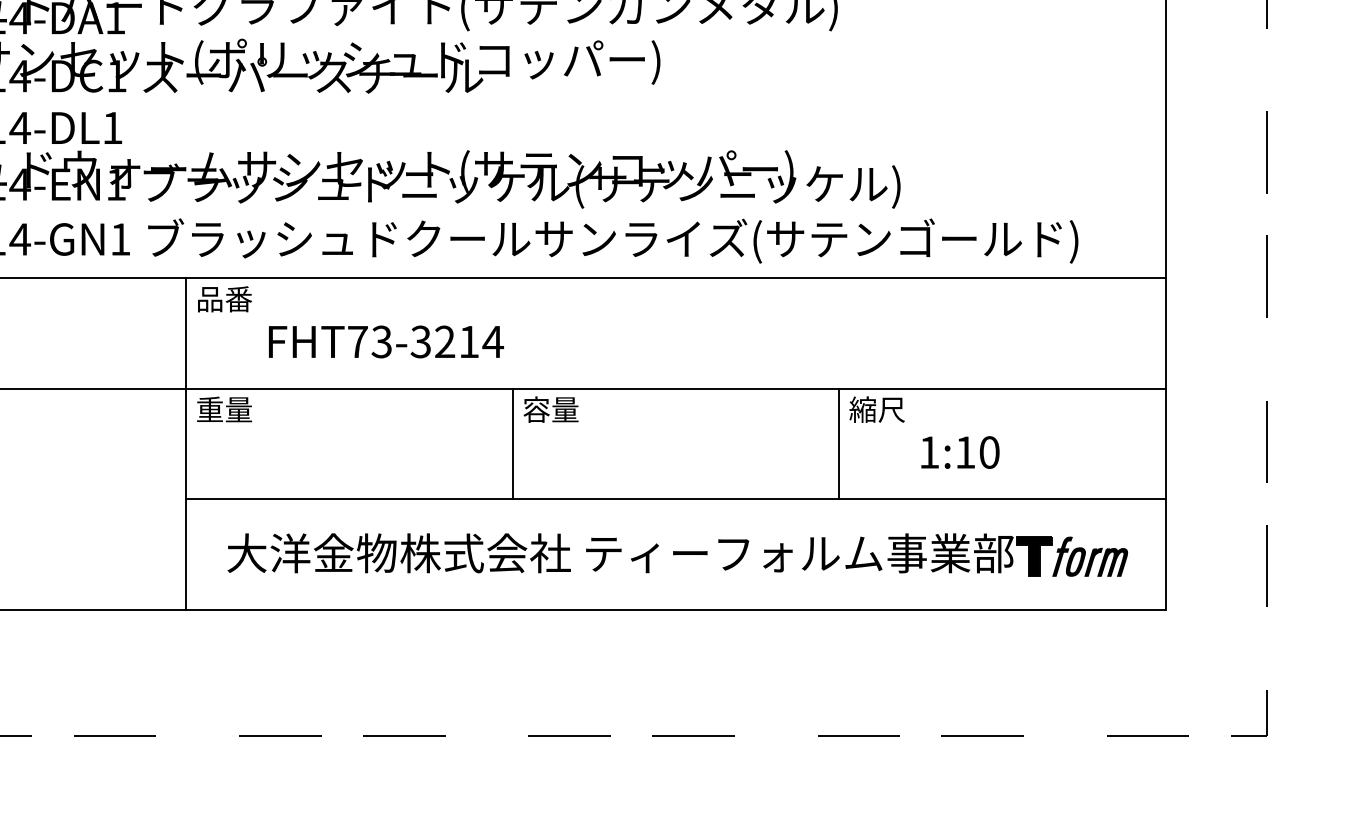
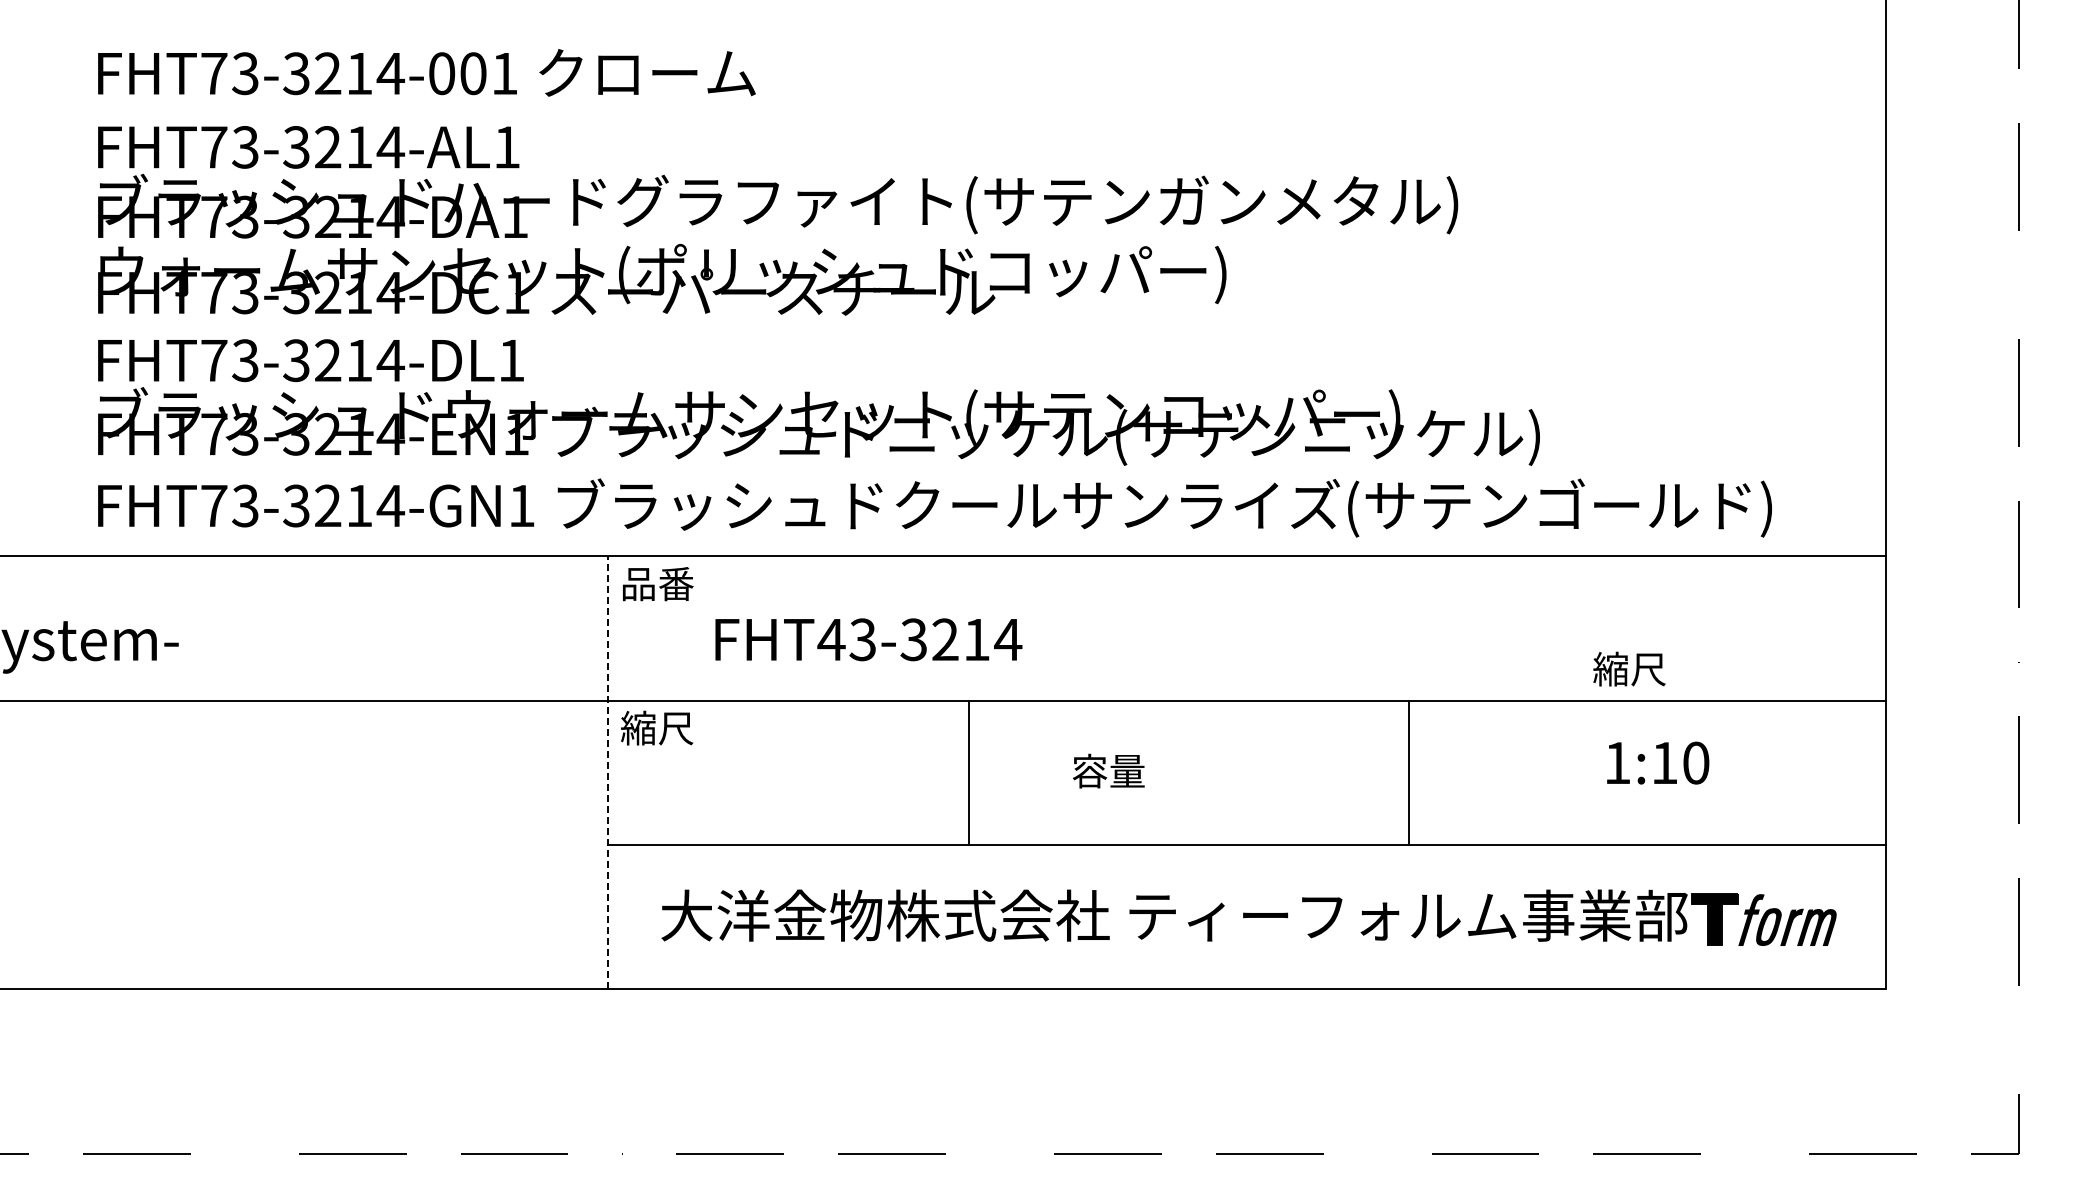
text: (357, 341) -> (831, 639), FHT73-3214 -> FHT43-3214
text: (224, 409) -> (657, 727), 重量 -> 縮尺
text: (550, 409) -> (1108, 770), moved
text: (877, 409) -> (1629, 668), moved
line: (186, 443) -> (607, 772), solid -> dashed
line: (513, 443) -> (969, 772), moved
line: (839, 443) -> (1409, 772), moved
text: (960, 452) -> (1658, 762), moved

